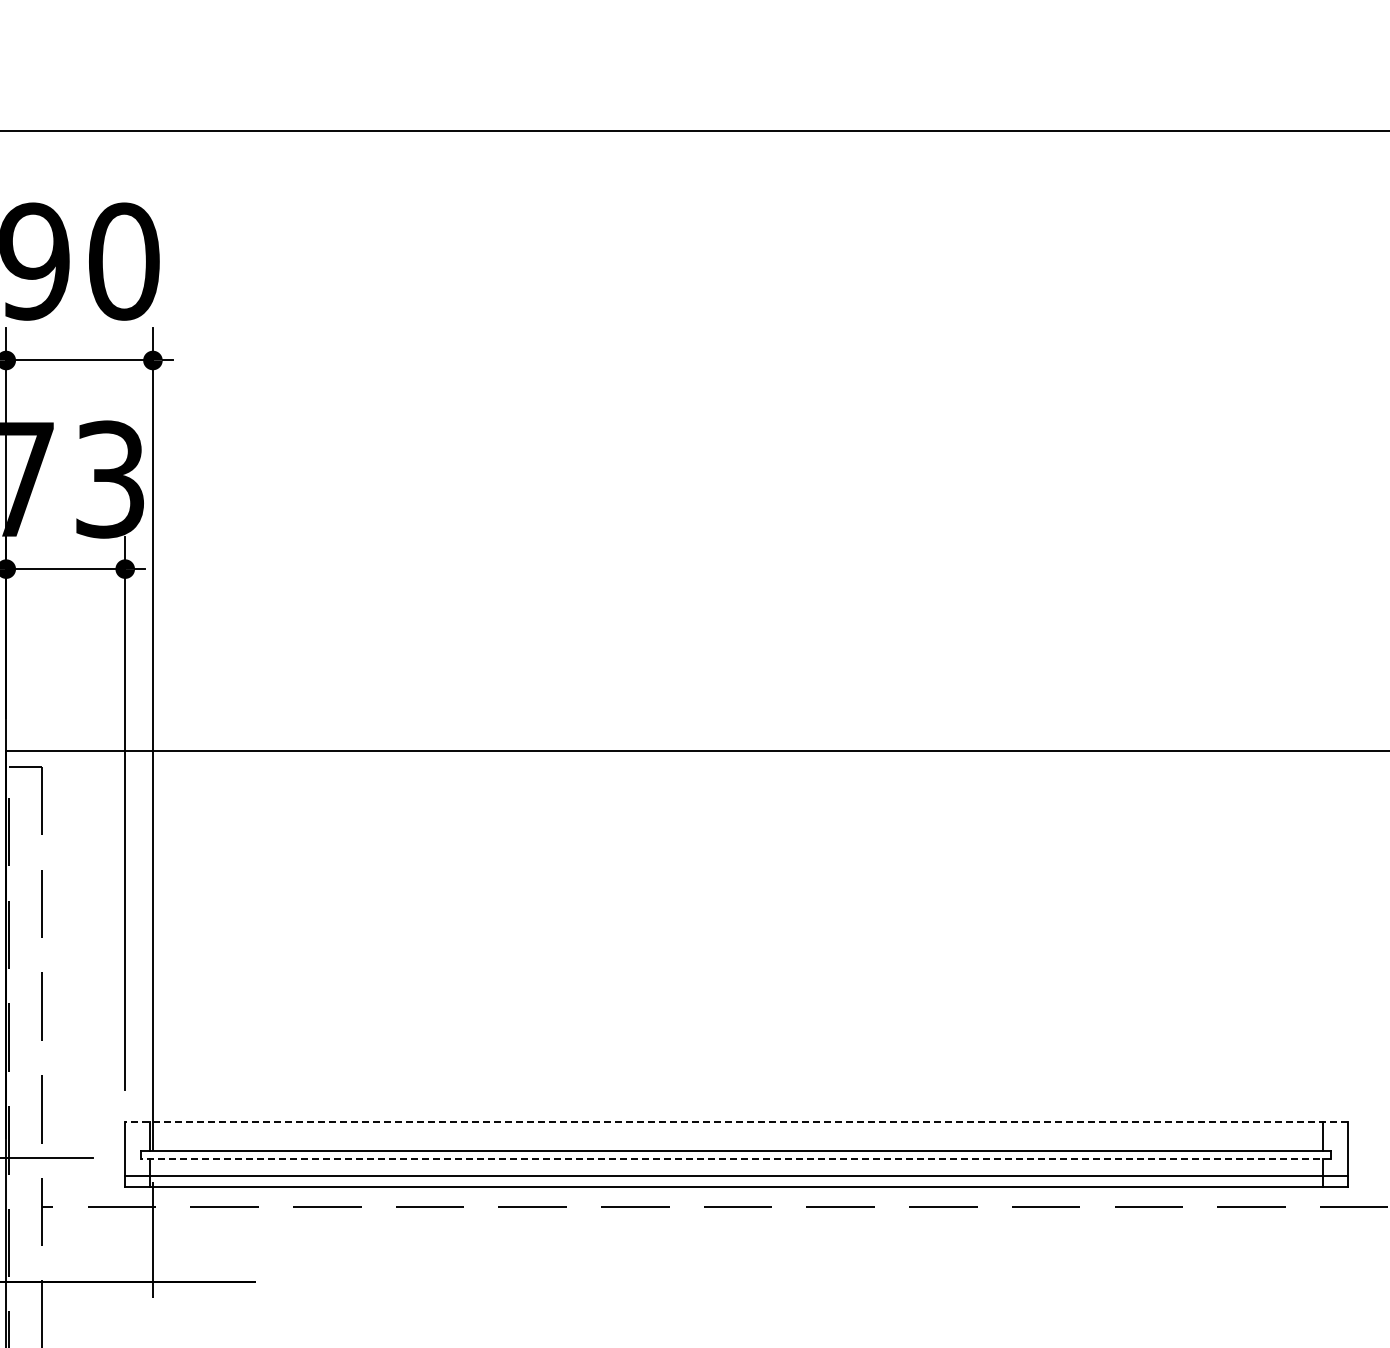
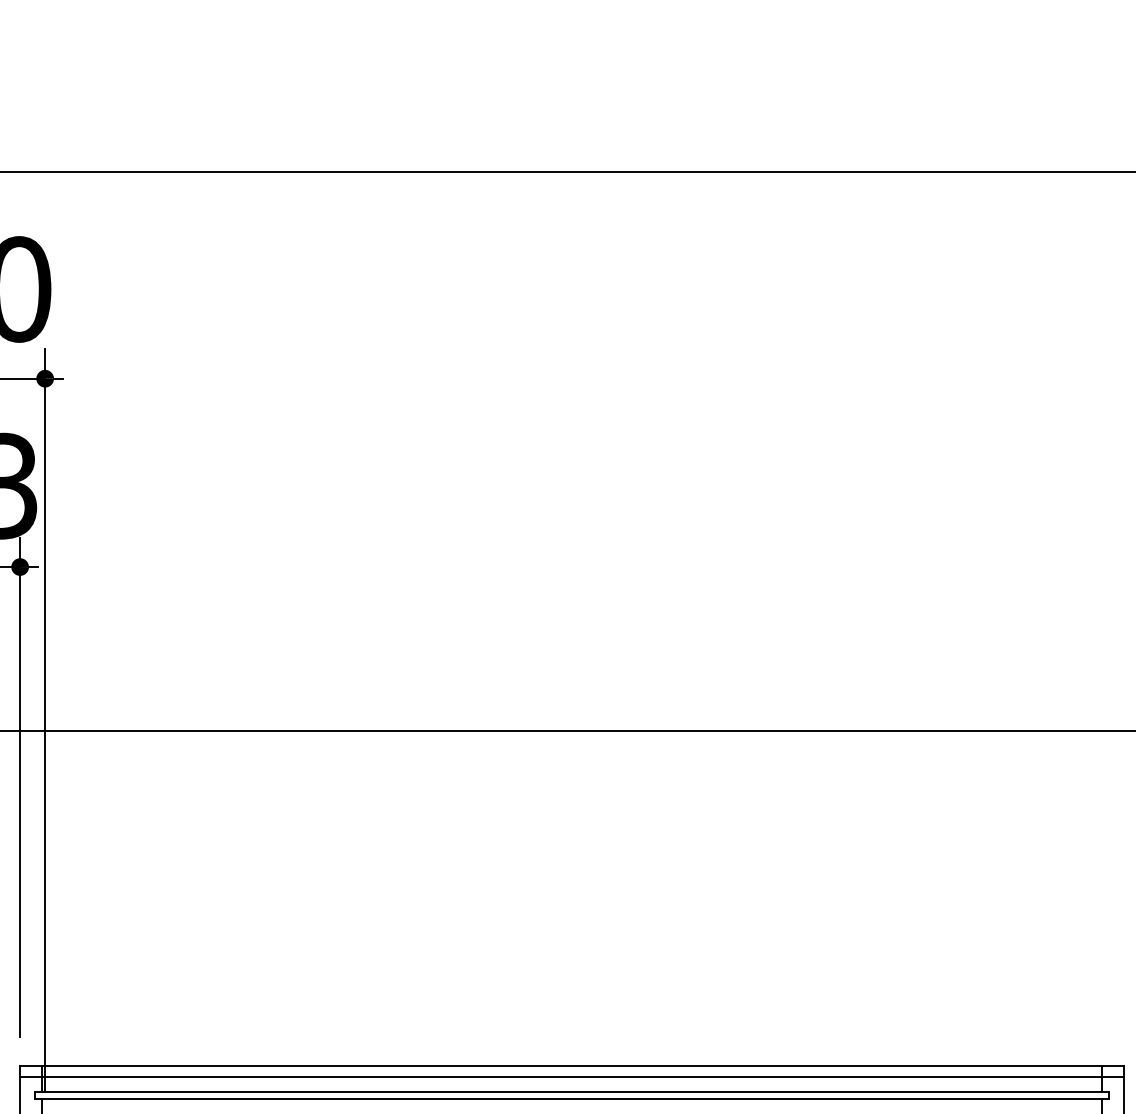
line: (735, 1122) -> (571, 1066), dashed -> solid
line: (736, 1133) -> (571, 1076), added
line: (736, 1158) -> (571, 1099), dashed -> solid

